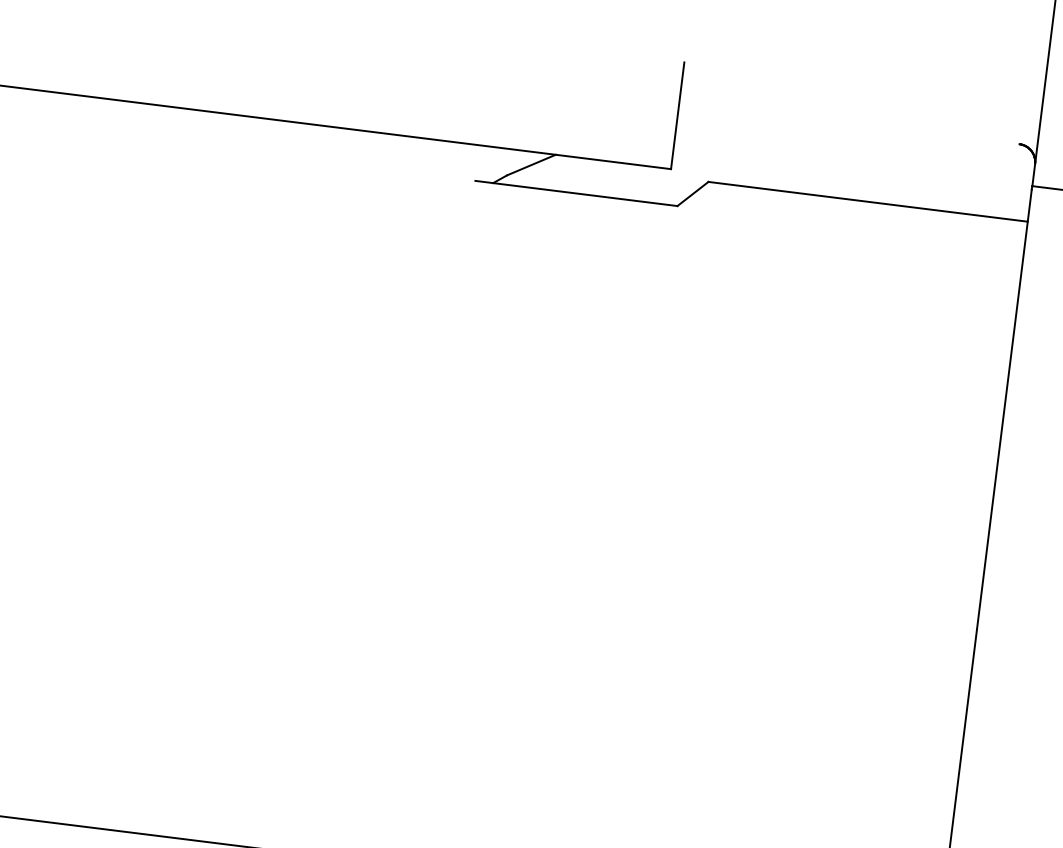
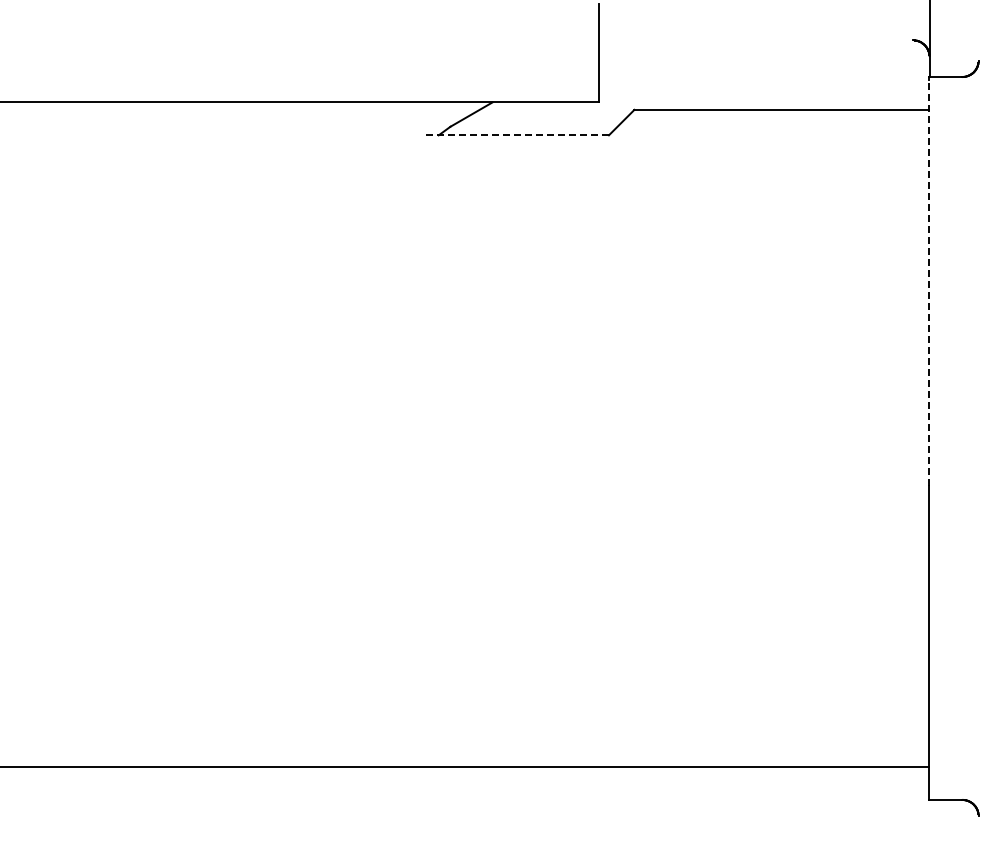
line: (576, 193) -> (515, 135), solid -> dashed
line: (1004, 408) -> (929, 282), solid -> dashed

